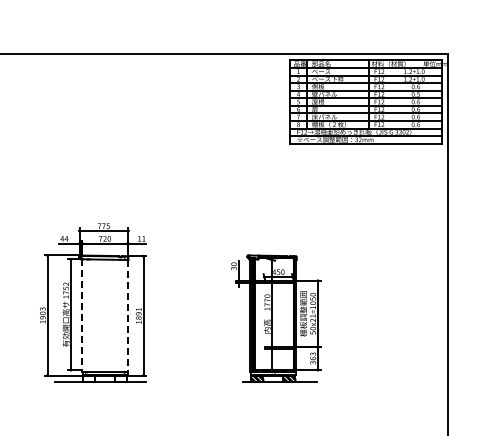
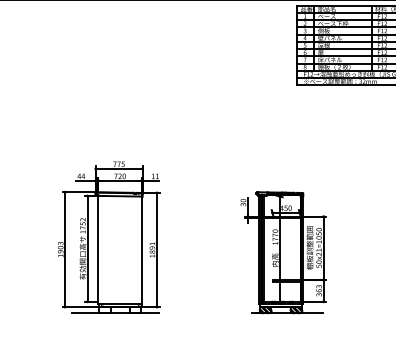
line: (127, 315) -> (141, 249), dashed -> solid
line: (82, 316) -> (98, 250), dashed -> solid

